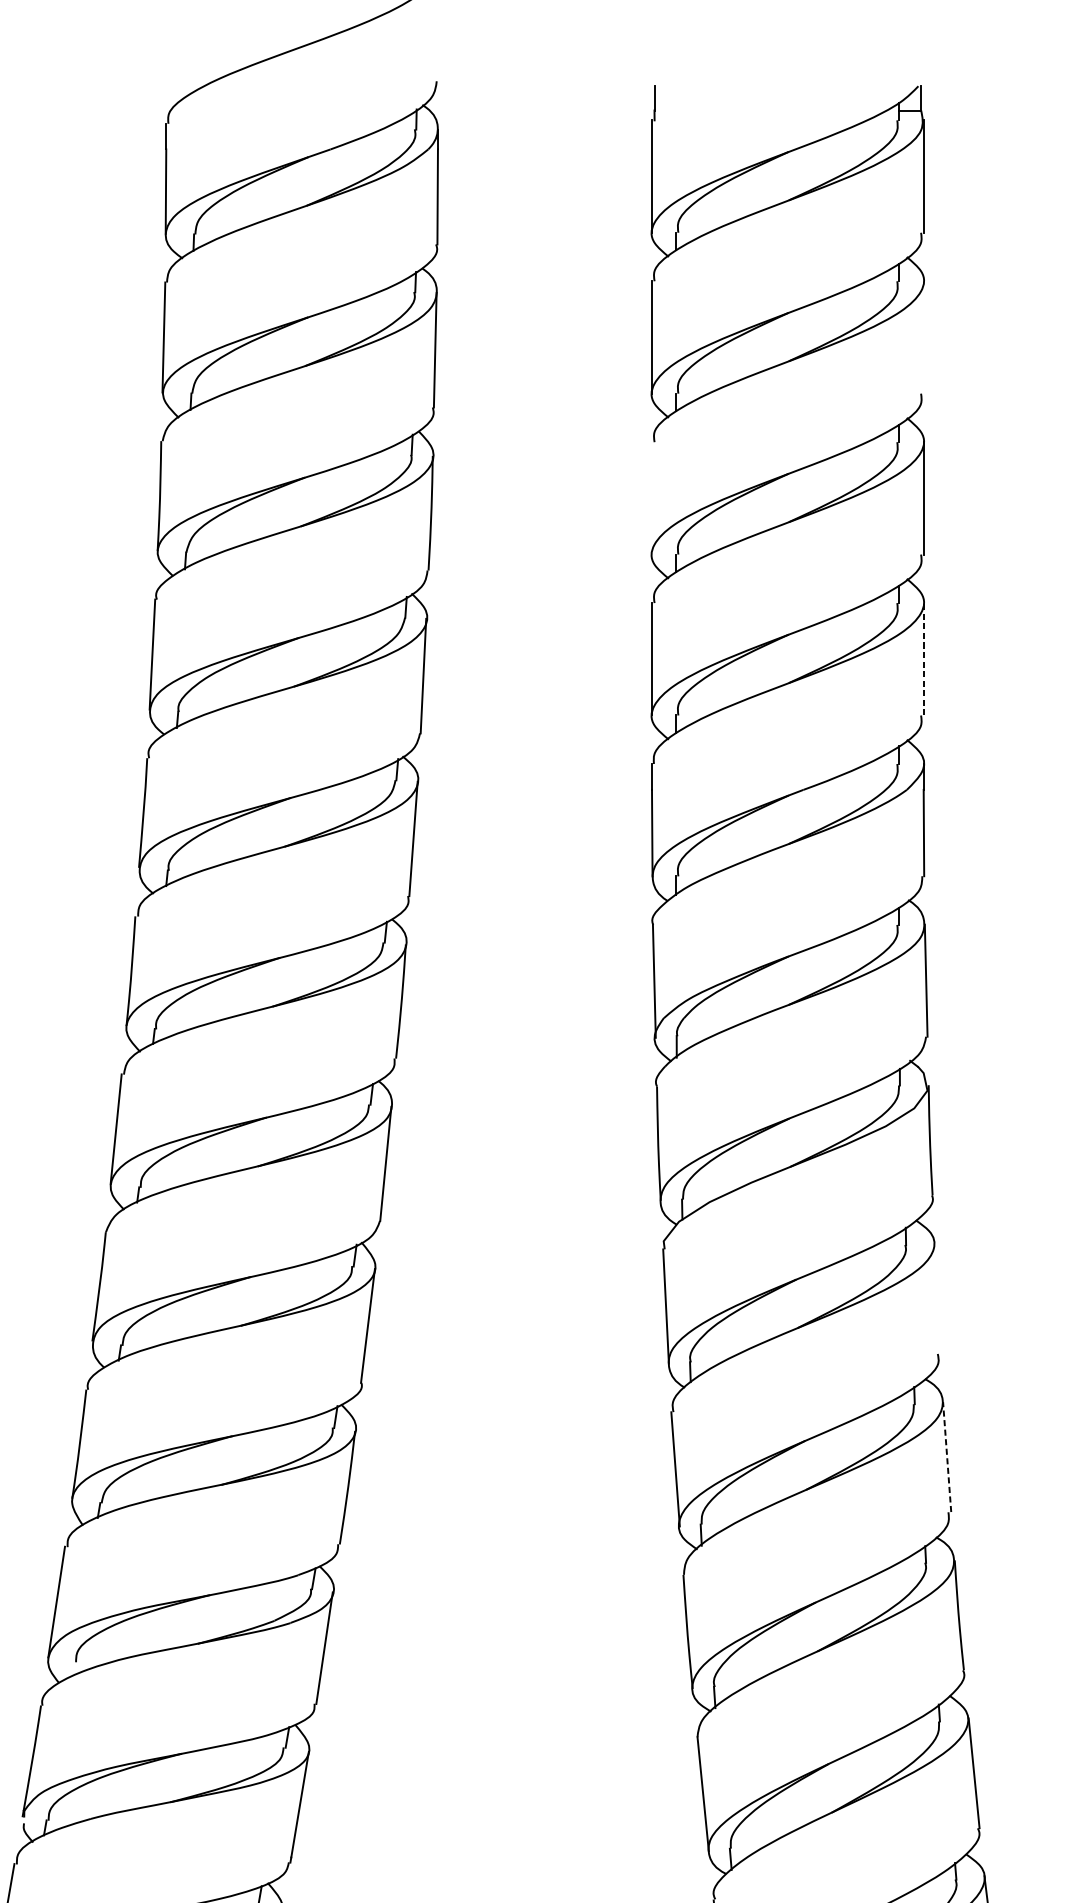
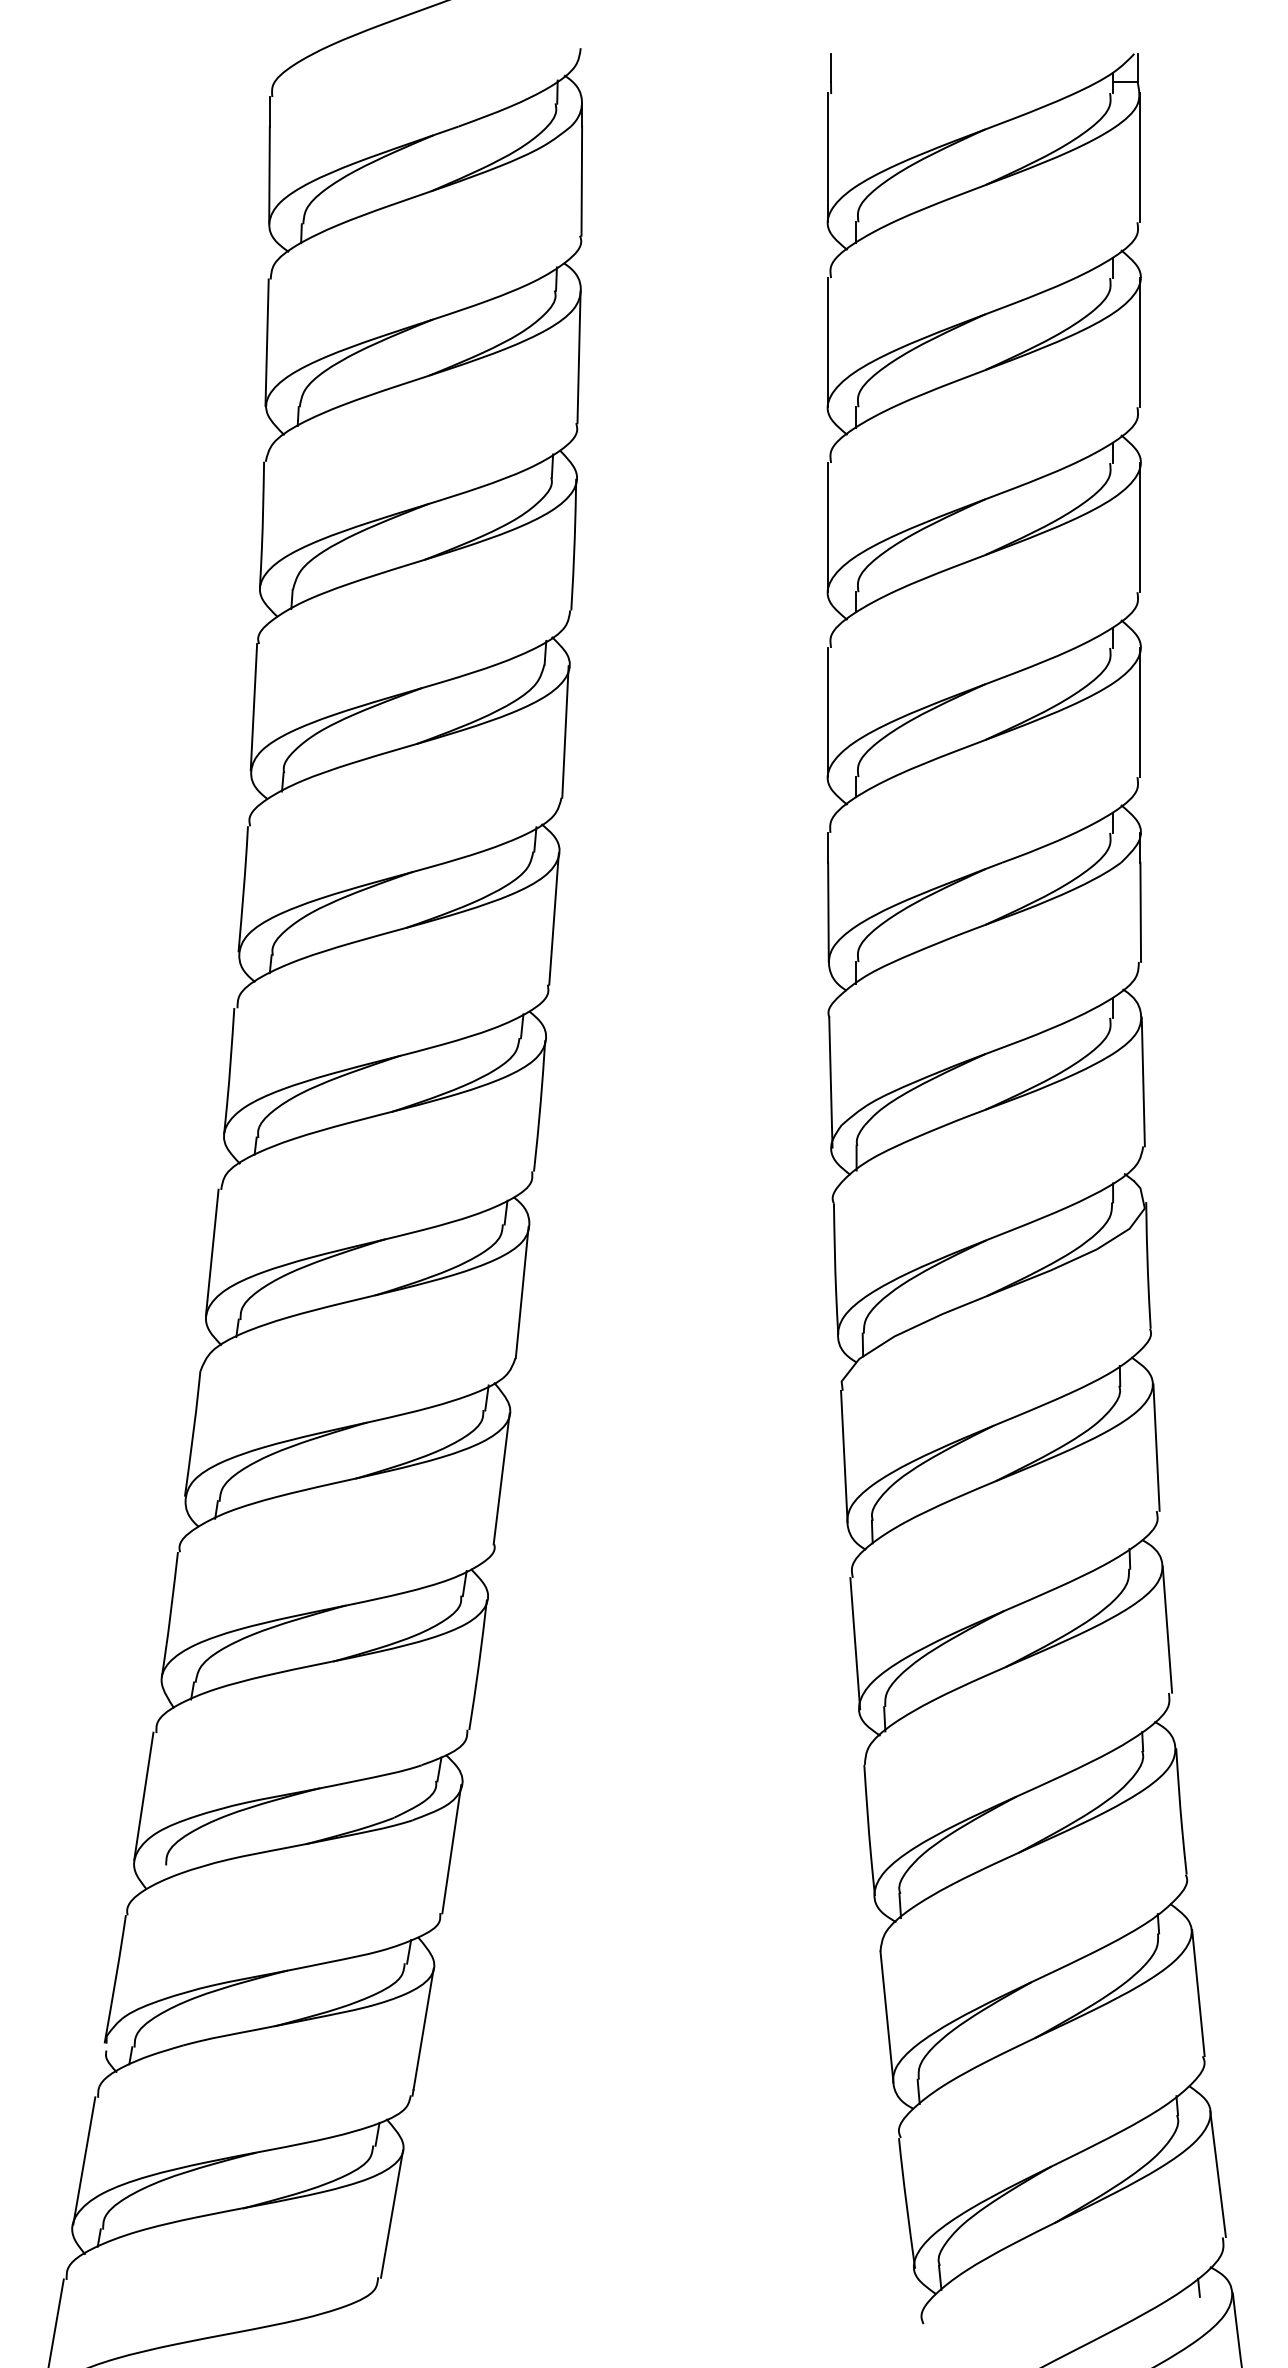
line: (923, 337) -> (1140, 342), added
line: (652, 498) -> (828, 527), added
line: (923, 659) -> (1140, 712), dashed -> solid
line: (937, 1298) -> (1156, 1447), added
line: (947, 1457) -> (1167, 1629), dashed -> solid

